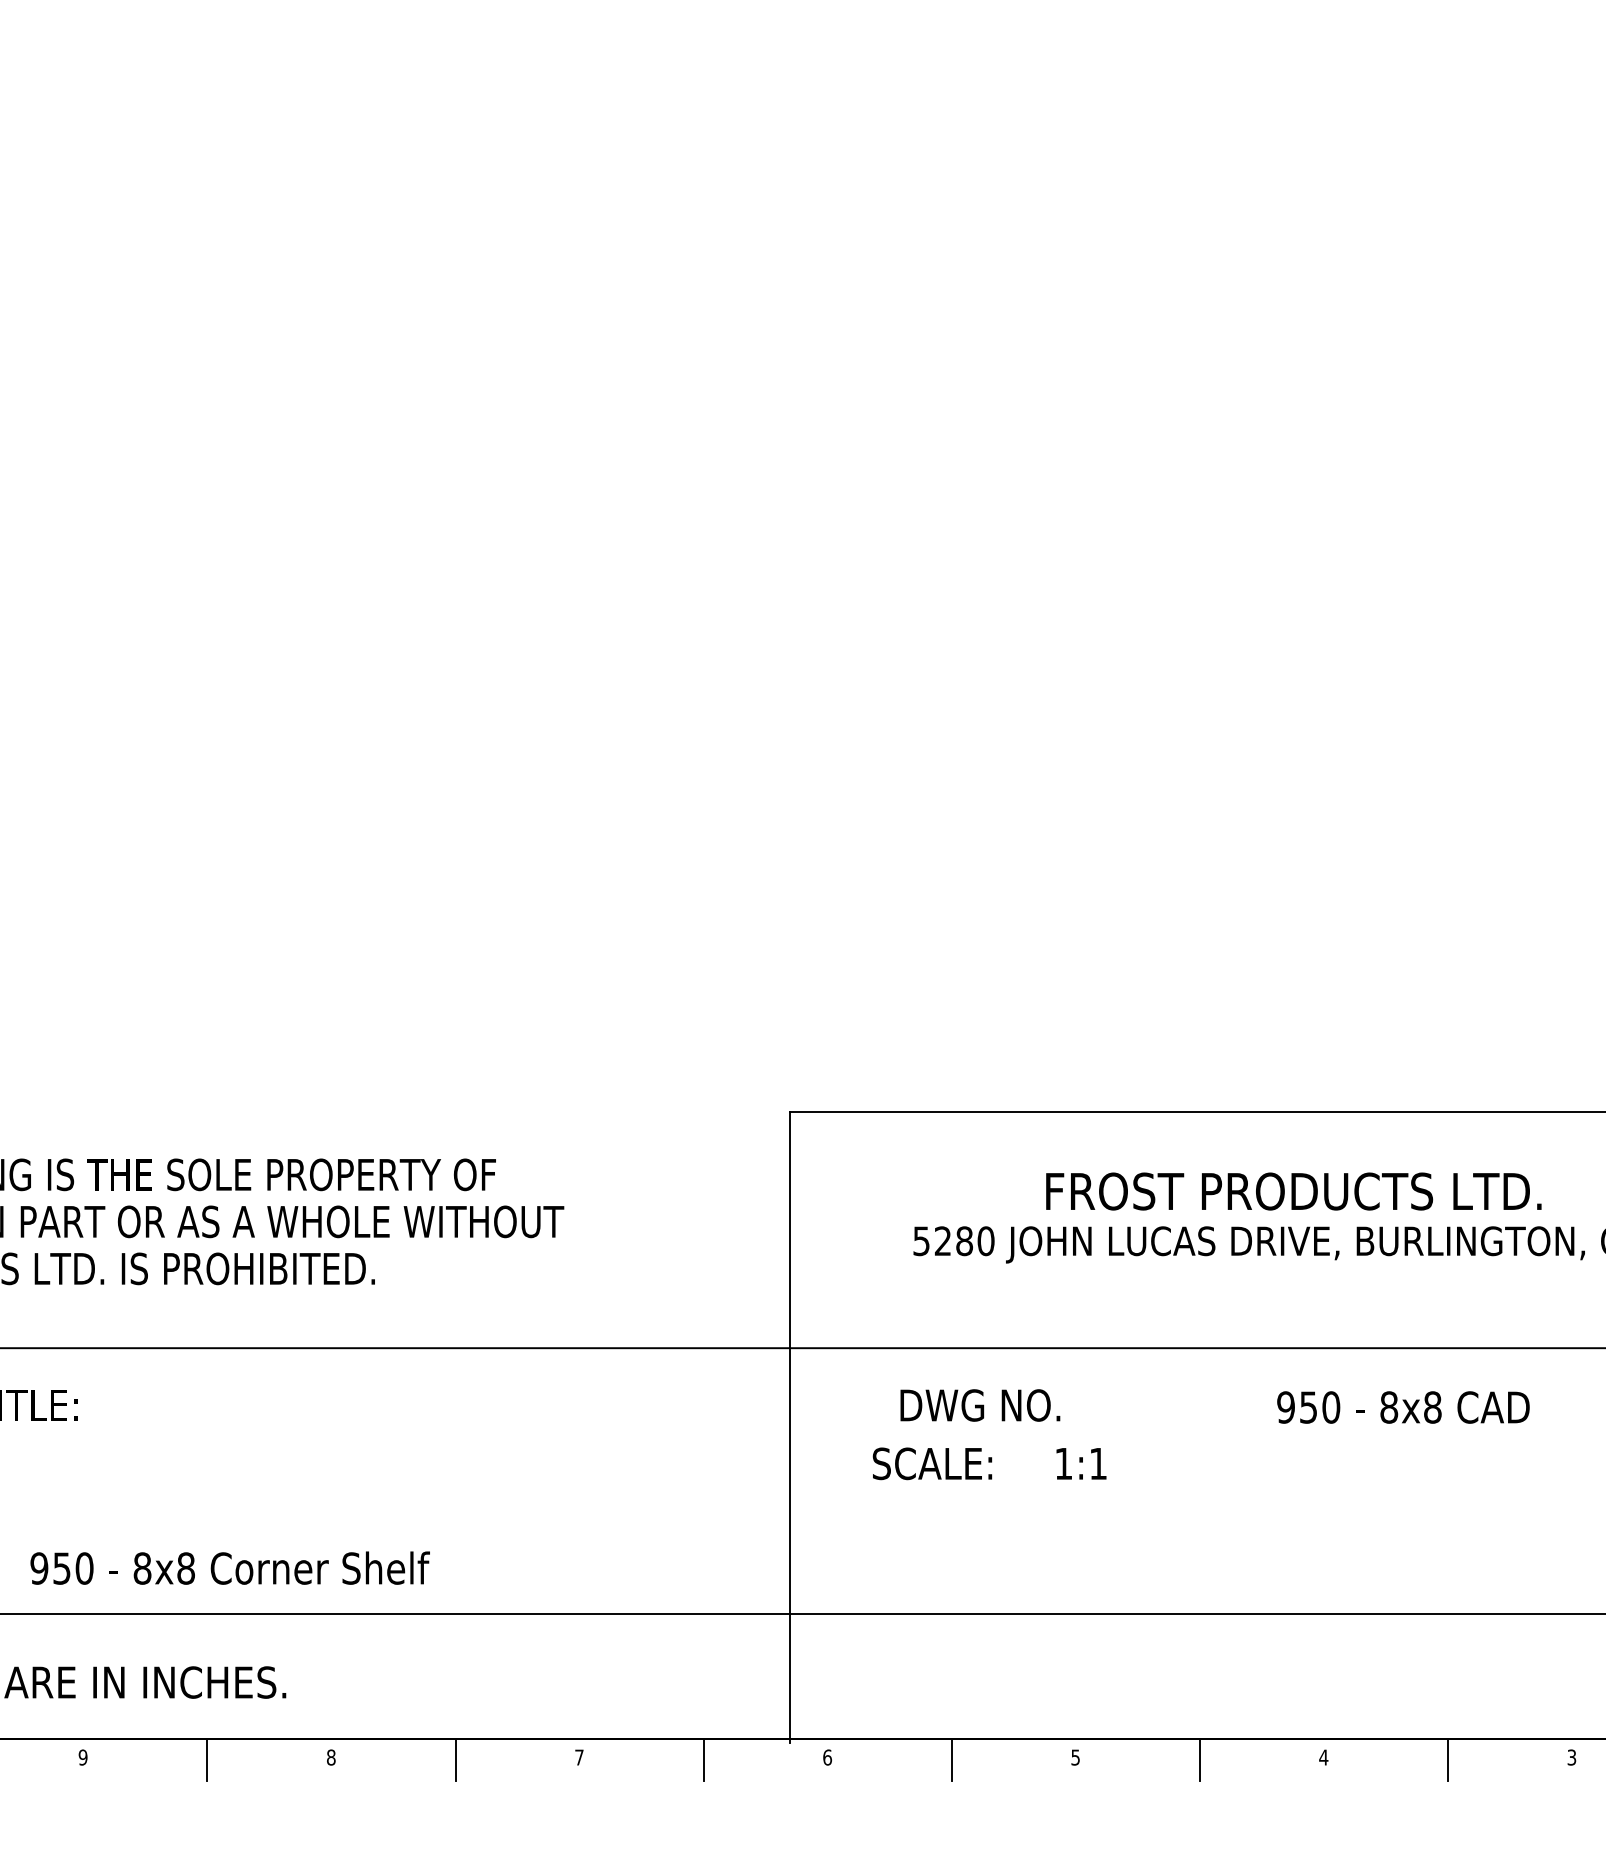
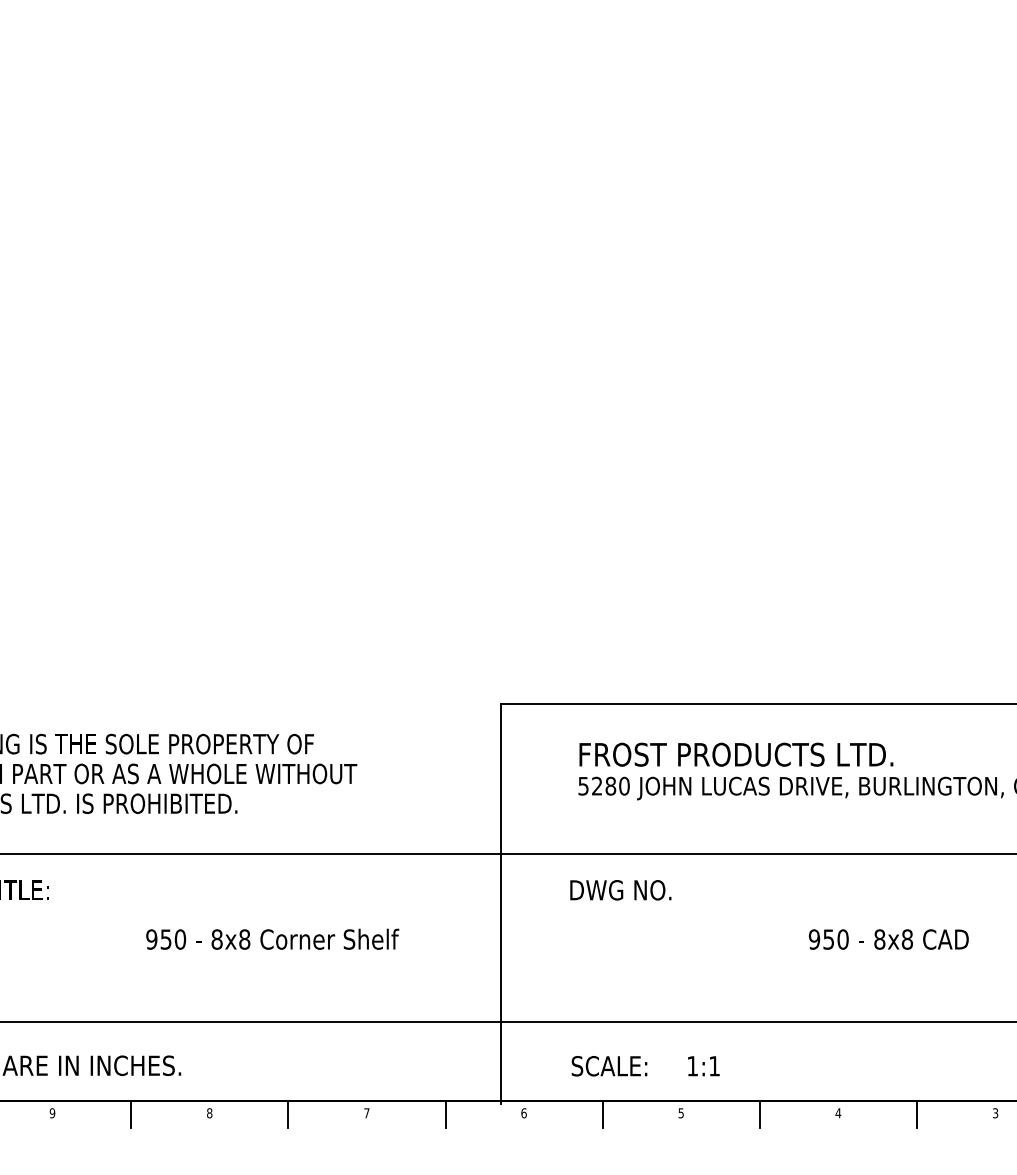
text: (1293, 1191) -> (736, 754), moved
text: (1402, 1407) -> (888, 939), moved
text: (989, 1464) -> (645, 1066), moved
text: (229, 1566) -> (272, 938), moved

